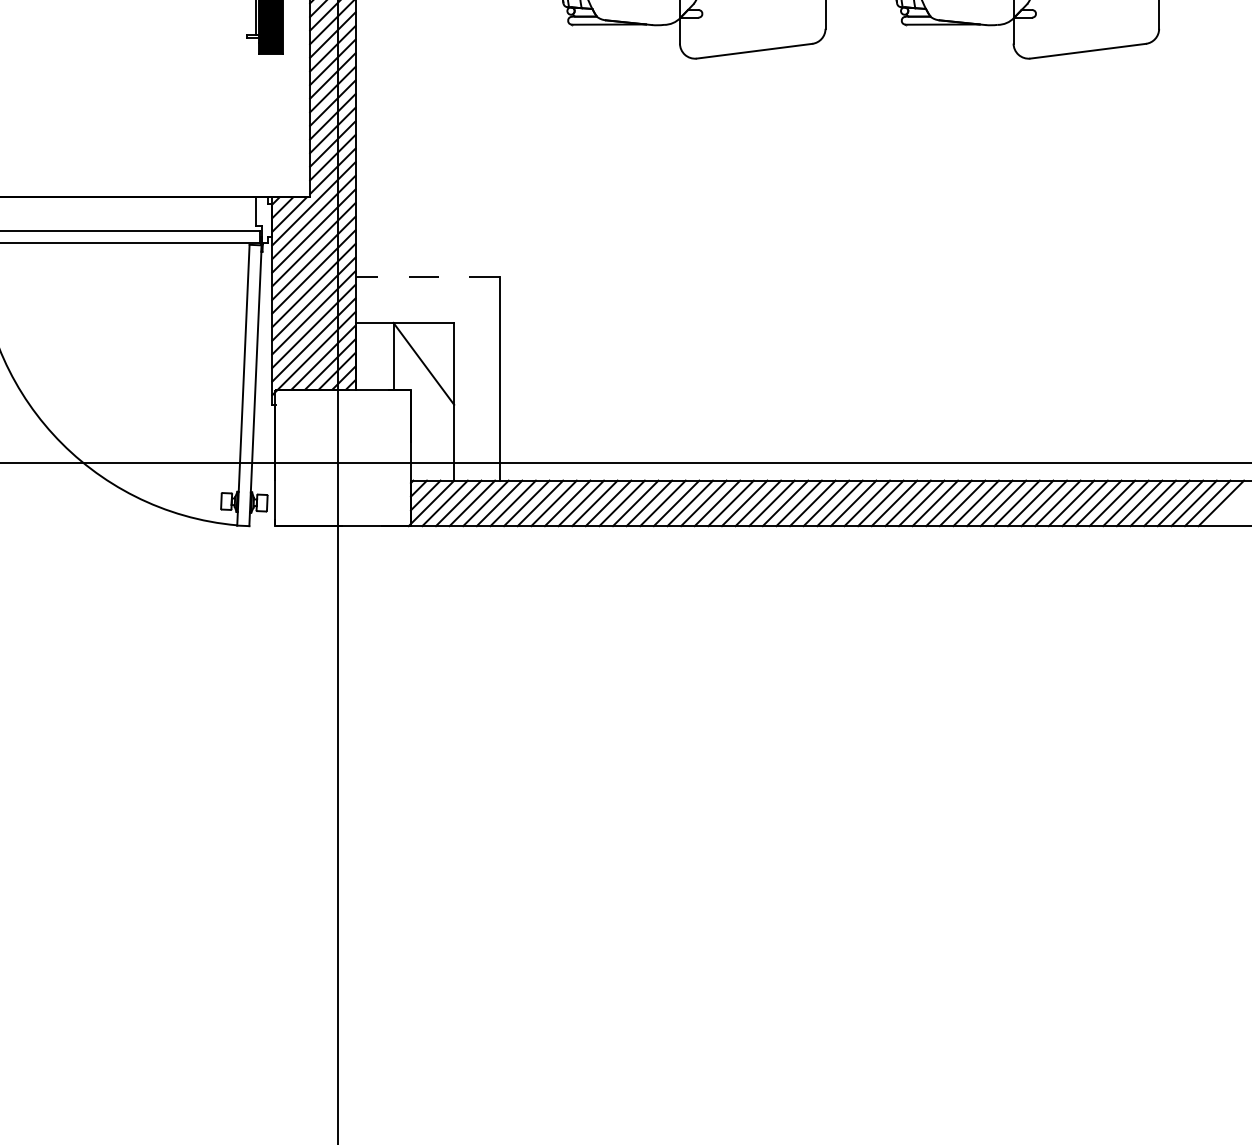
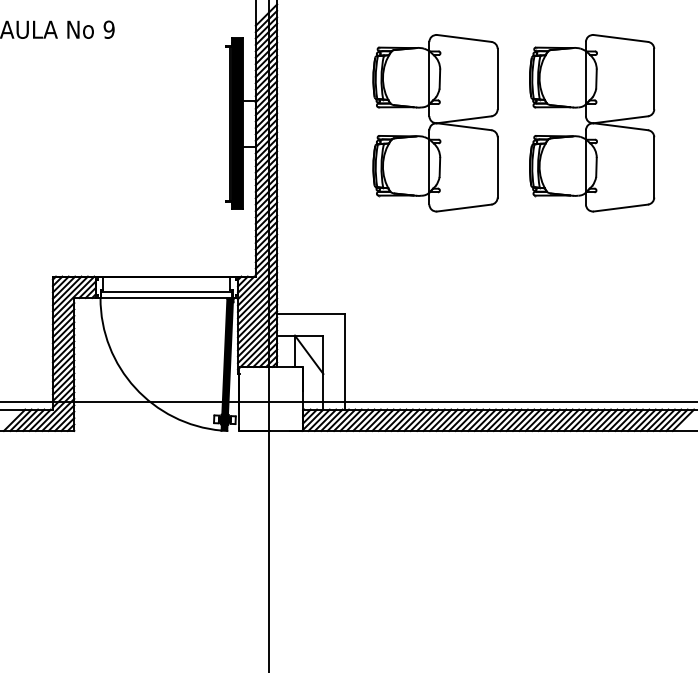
line: (426, 278) -> (310, 314), dashed -> solid
fill: (249, 384) -> (227, 364), added

